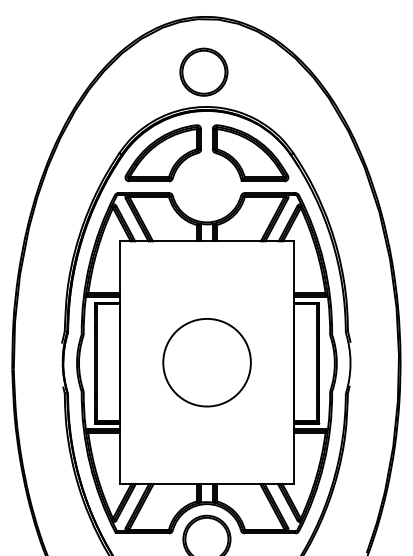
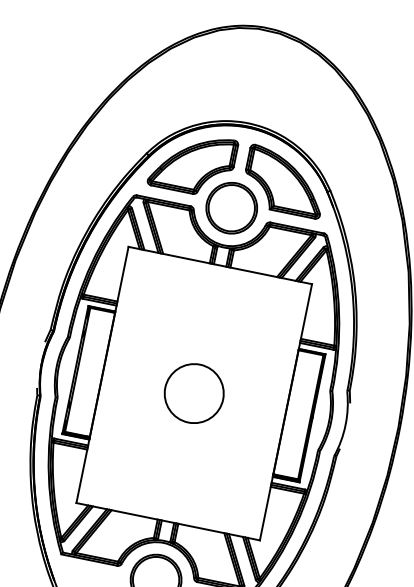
part: (203, 71) -> (231, 207), moved
circle: (206, 362) -> (193, 393), size x0.62

